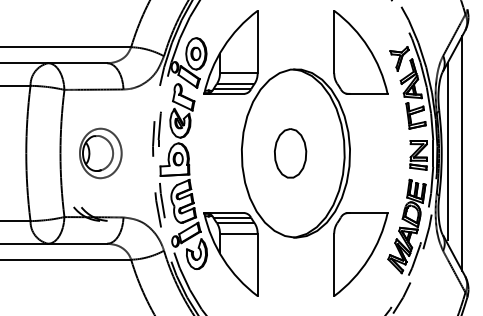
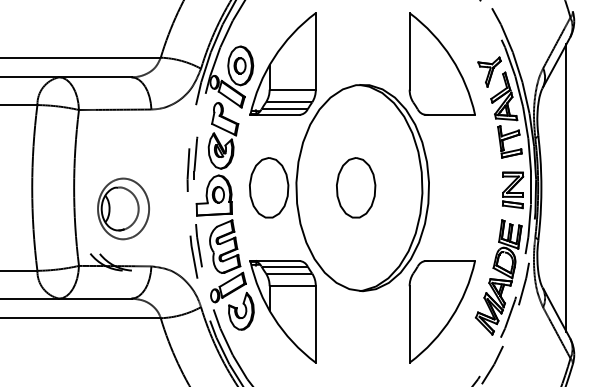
part: (100, 153) -> (123, 208), moved
part: (219, 153) -> (269, 187), added
line: (447, 153) -> (548, 187), removed

